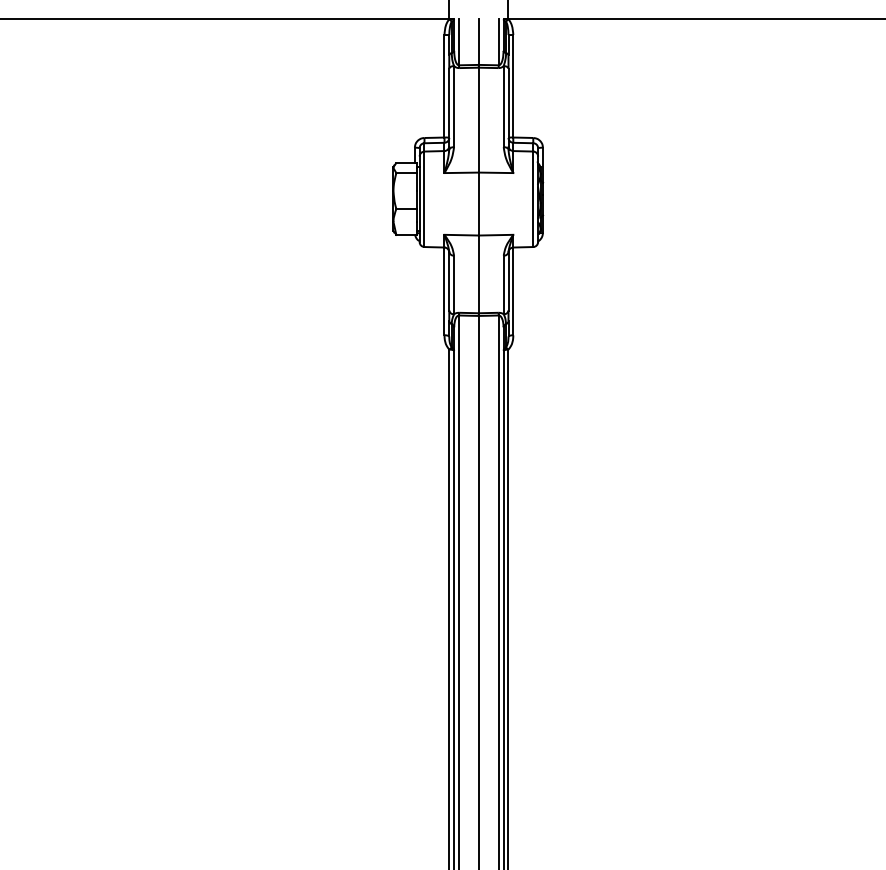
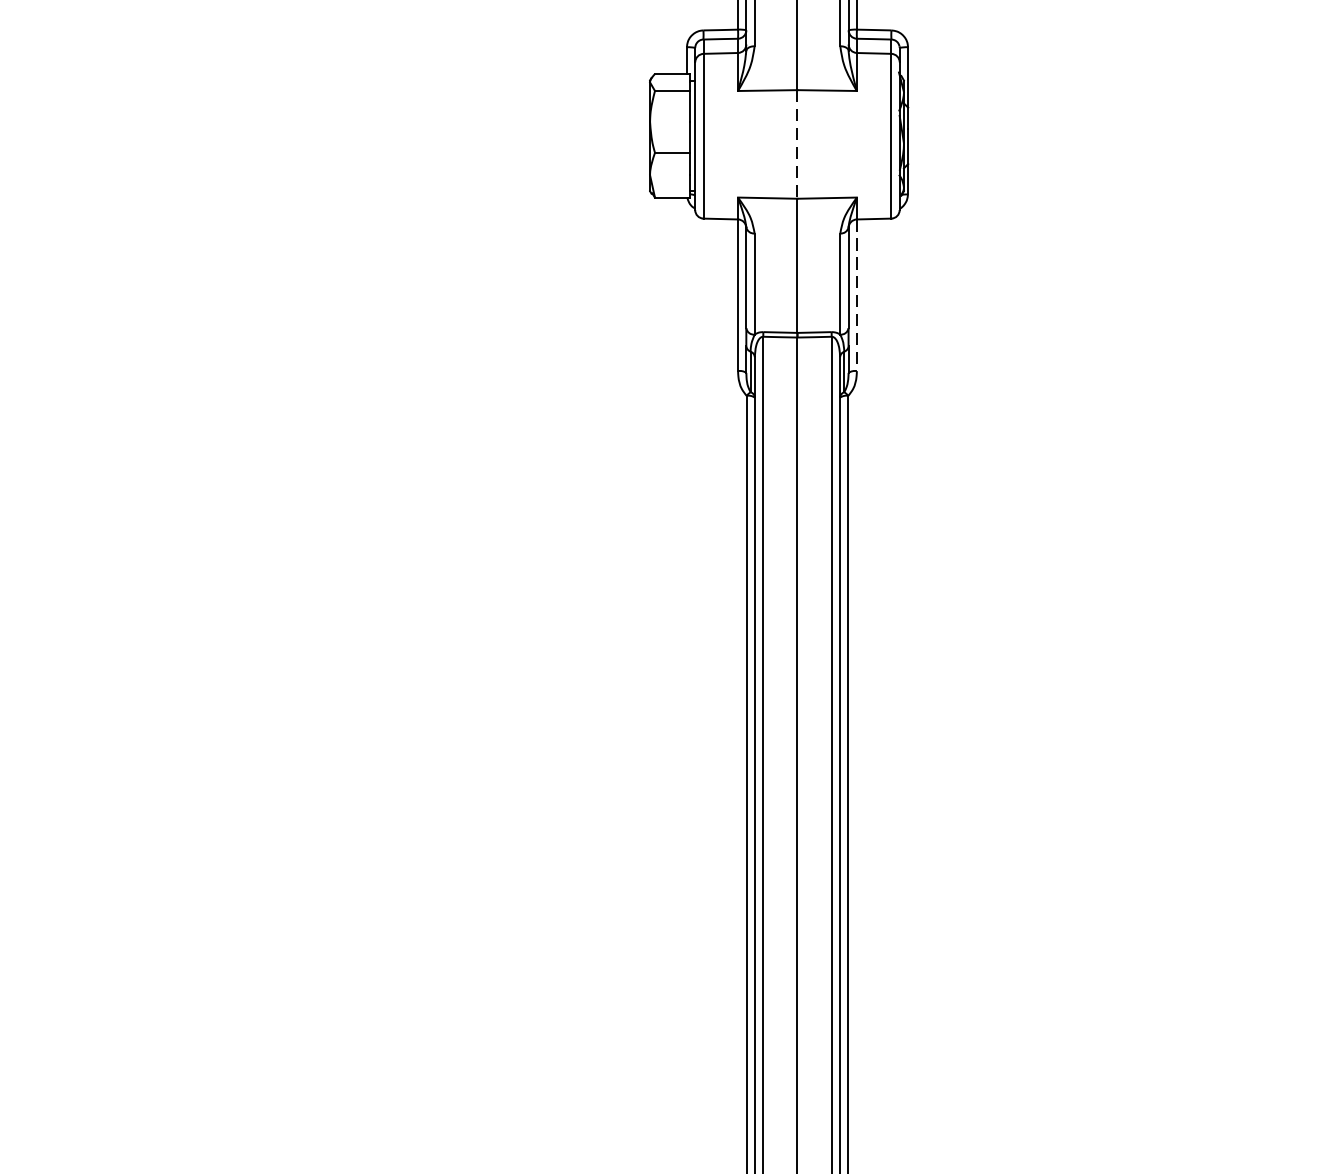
line: (478, 204) -> (796, 145), solid -> dashed
line: (513, 291) -> (857, 295), solid -> dashed

